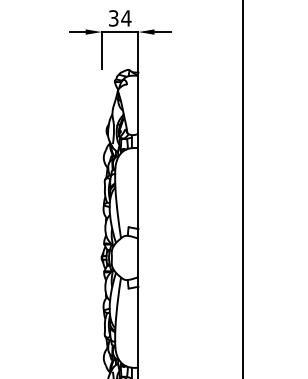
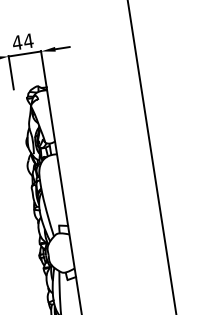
text: (113, 18) -> (17, 42), 34 -> 44

